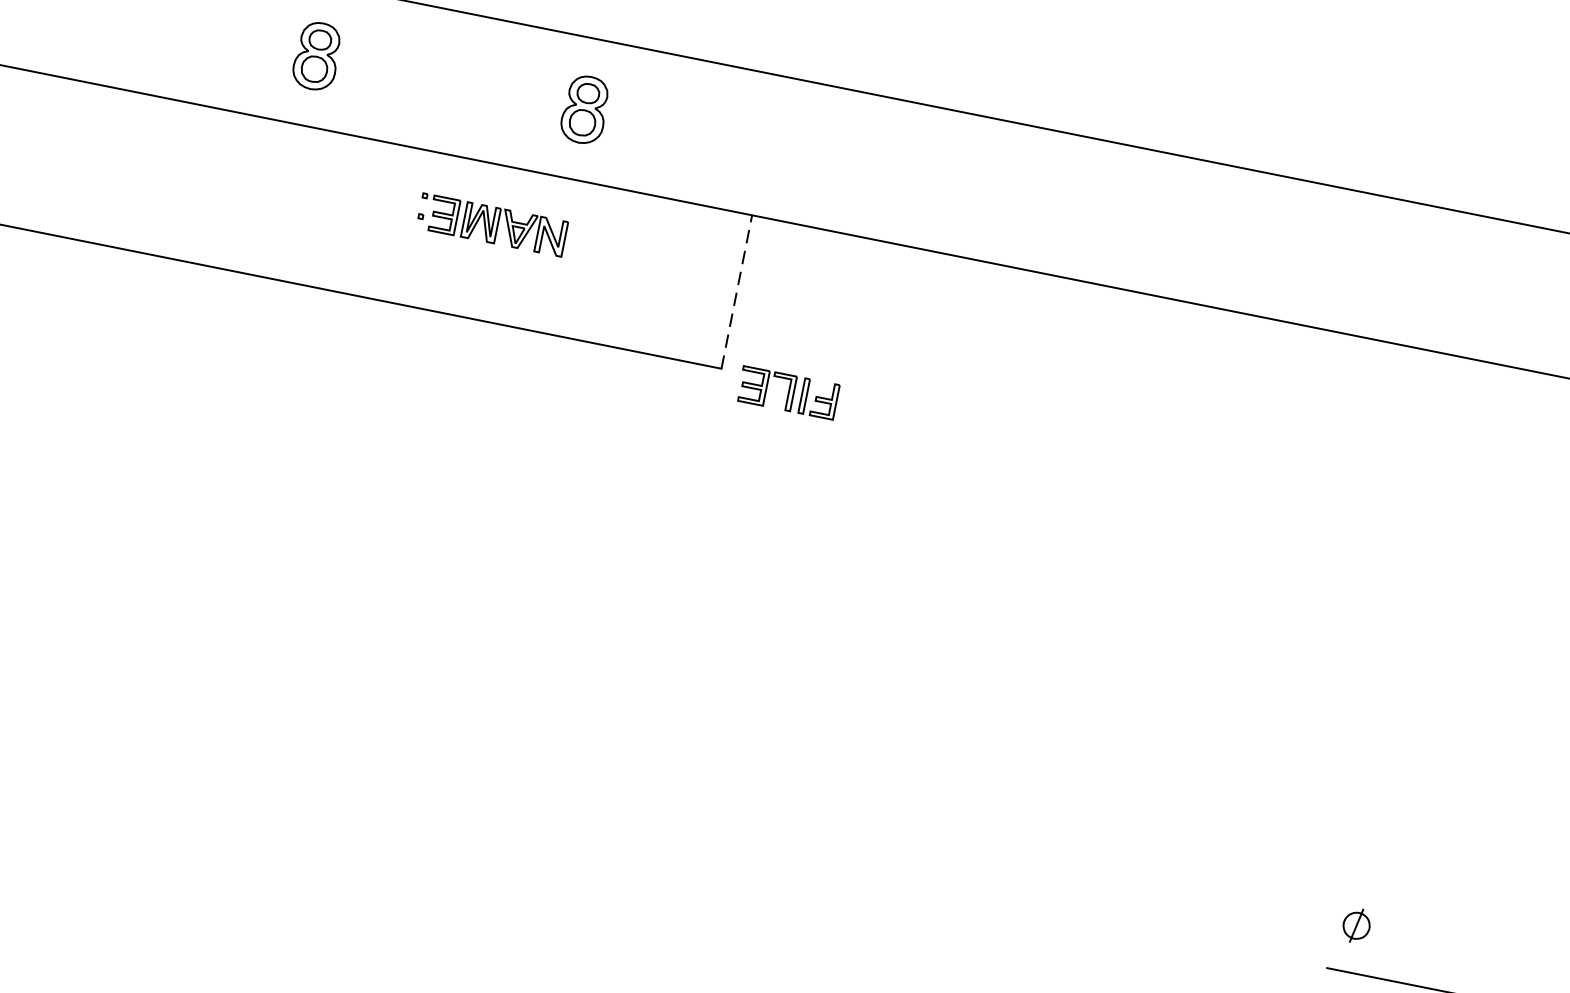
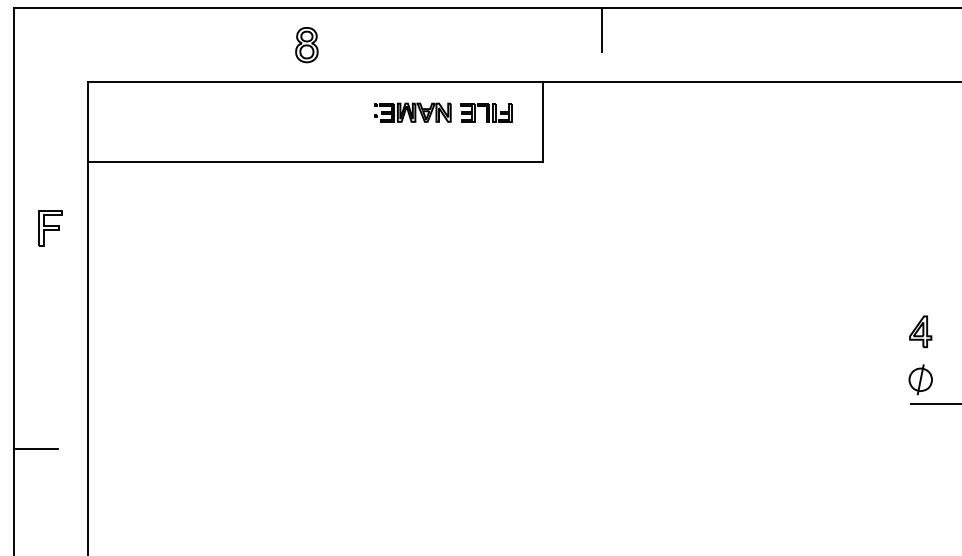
part: (584, 110) -> (447, 45), removed
line: (882, 140) -> (601, 30), added
line: (737, 291) -> (543, 121), dashed -> solid
part: (788, 392) -> (486, 112), moved
part: (1374, 833) -> (920, 331), added
part: (1356, 925) -> (920, 379), size x1.67

